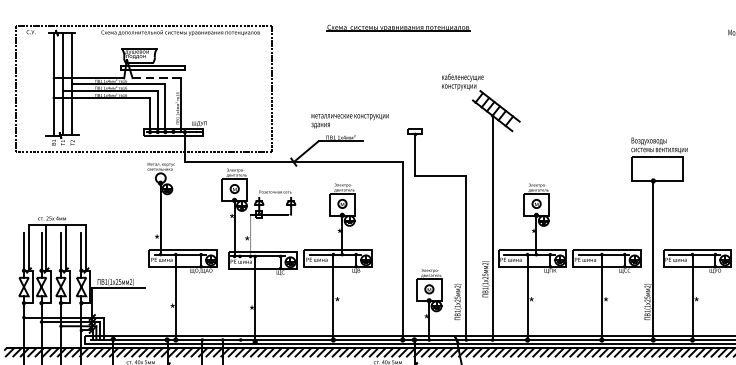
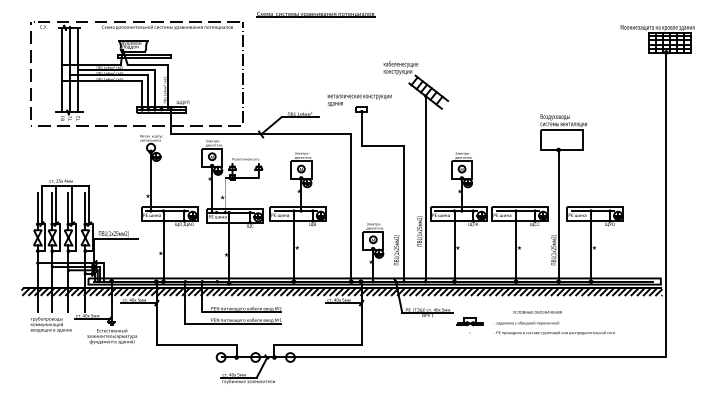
part: (398, 28) -> (315, 14), moved
line: (156, 77) -> (147, 64), dashed -> solid
text: (349, 121) -> (359, 100), moved

